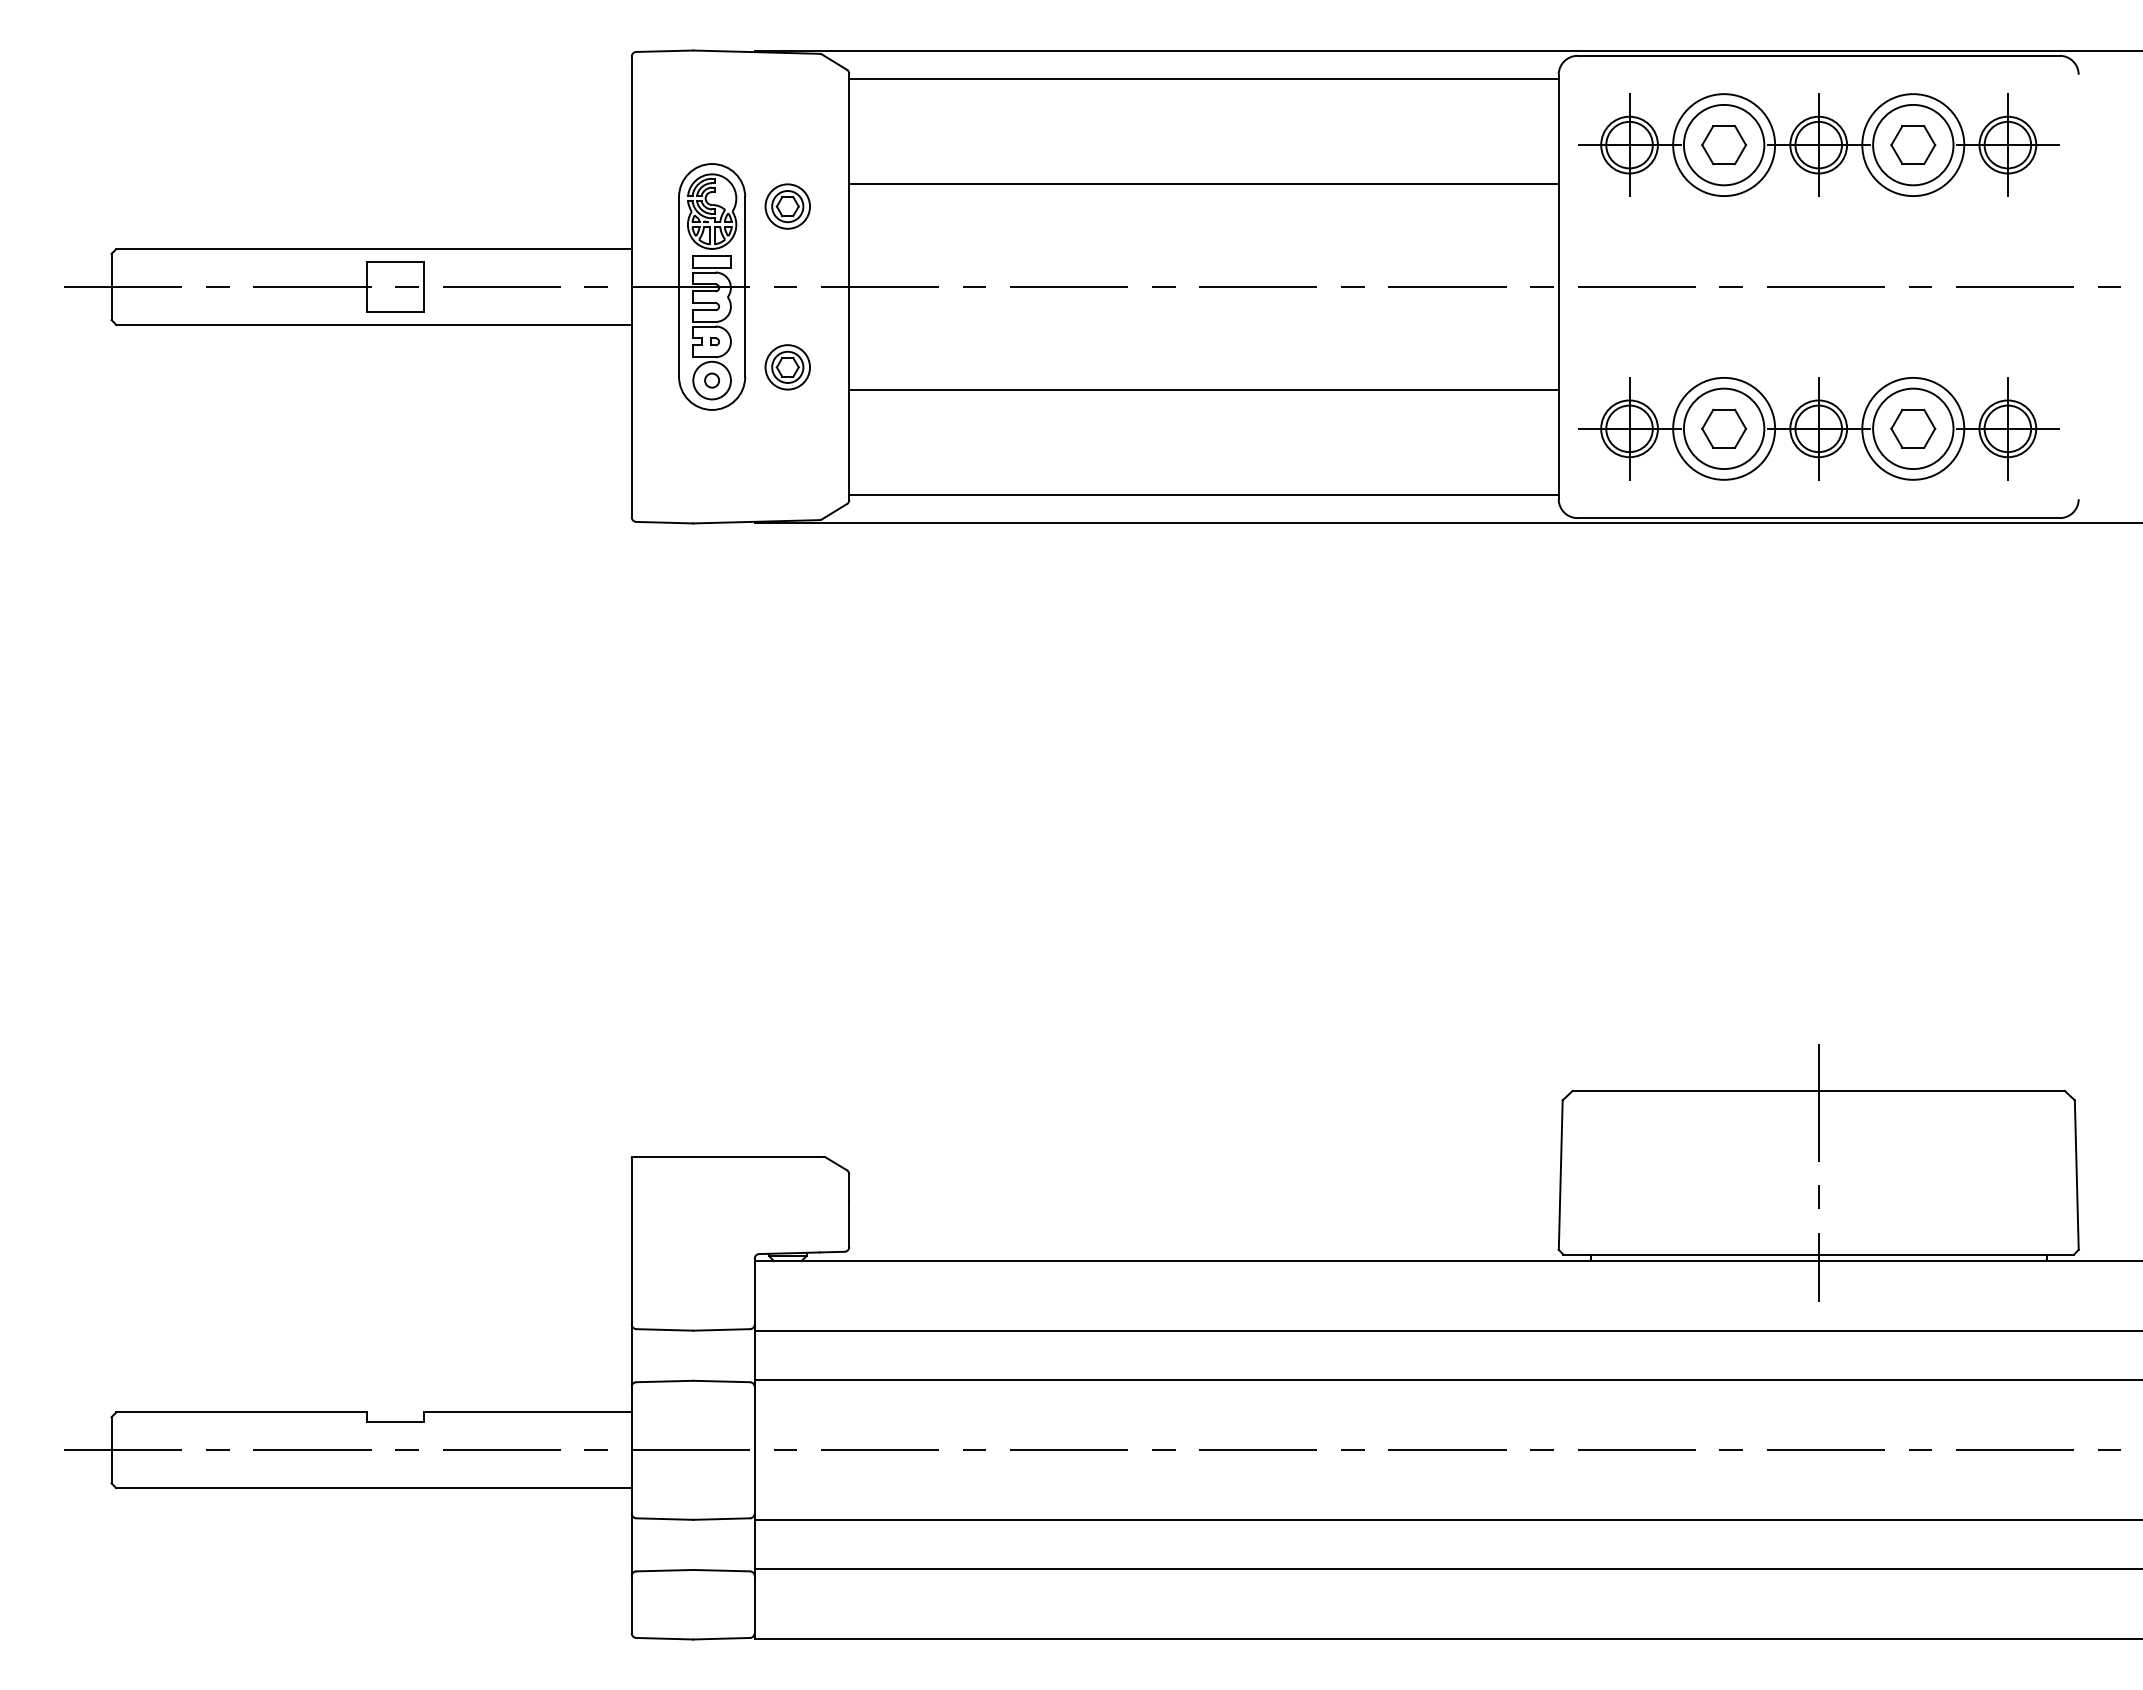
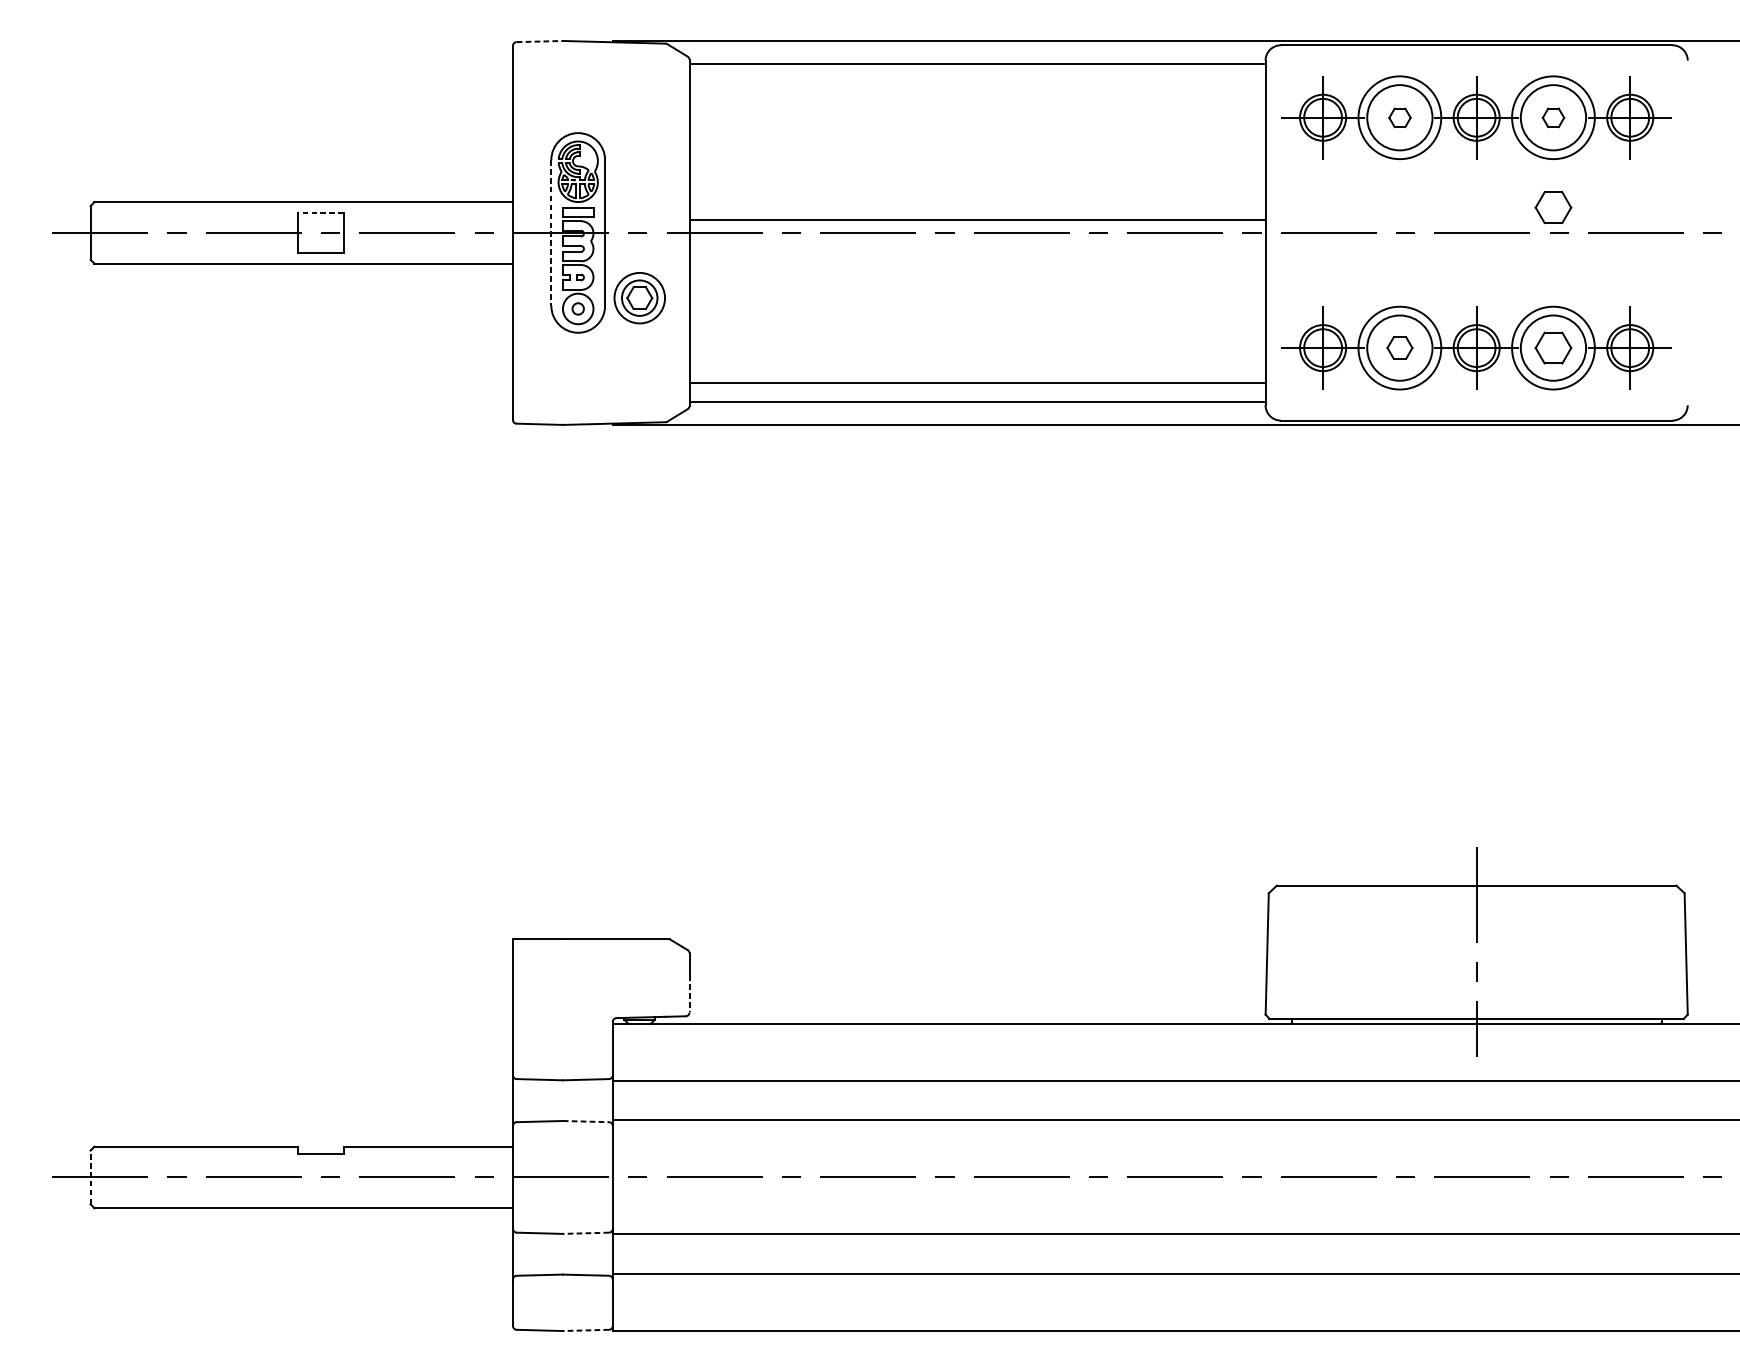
line: (665, 51) -> (540, 41), solid -> dashed
part: (1724, 145) -> (1400, 118), size x0.6
part: (1913, 145) -> (1553, 118), size x0.6
line: (1203, 183) -> (977, 219), moved
part: (787, 206) -> (639, 167), removed
part: (1913, 255) -> (1553, 207), added
line: (394, 261) -> (320, 212), solid -> dashed
line: (679, 286) -> (551, 232), solid -> dashed
part: (787, 367) -> (639, 298), size x1.4
line: (1203, 390) -> (977, 383), moved
part: (1724, 428) -> (1400, 347), size x0.7
line: (849, 1224) -> (689, 994), solid -> dashed
line: (722, 1381) -> (586, 1121), solid -> dashed
line: (111, 1449) -> (90, 1176), solid -> dashed
line: (721, 1519) -> (585, 1233), solid -> dashed
line: (721, 1638) -> (585, 1330), solid -> dashed

